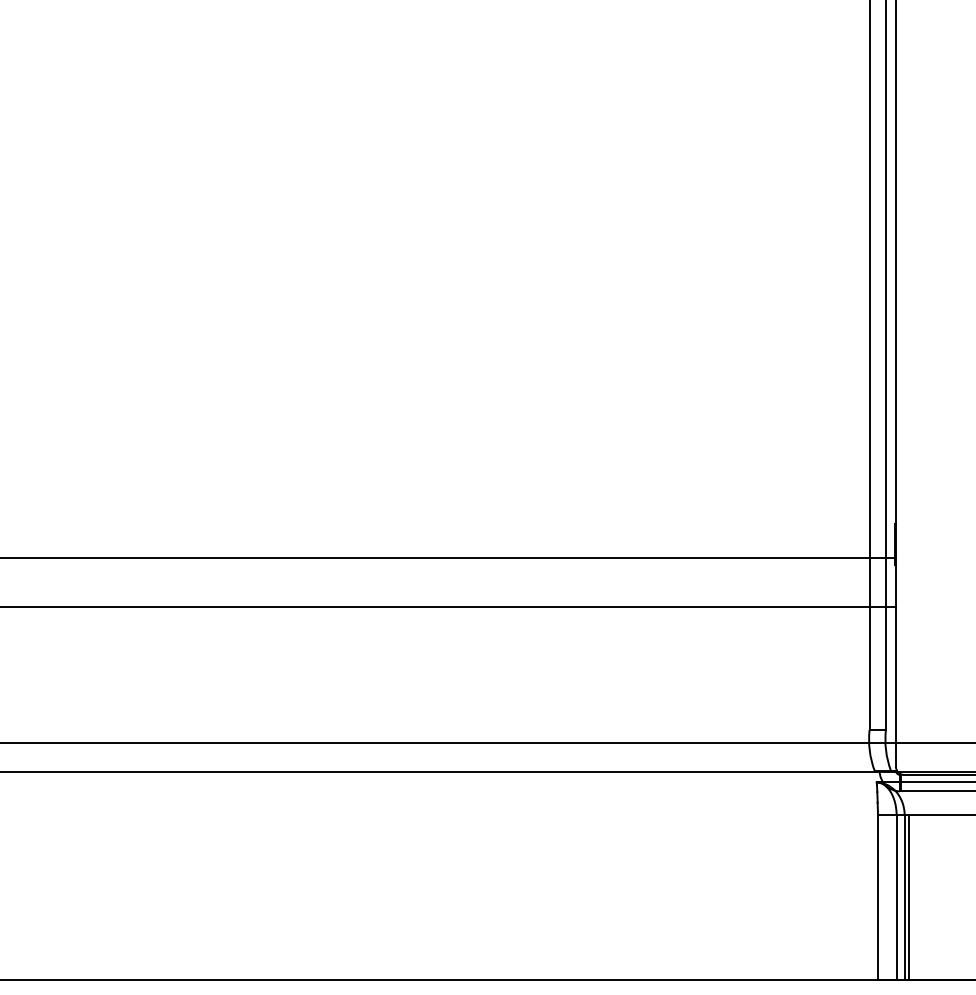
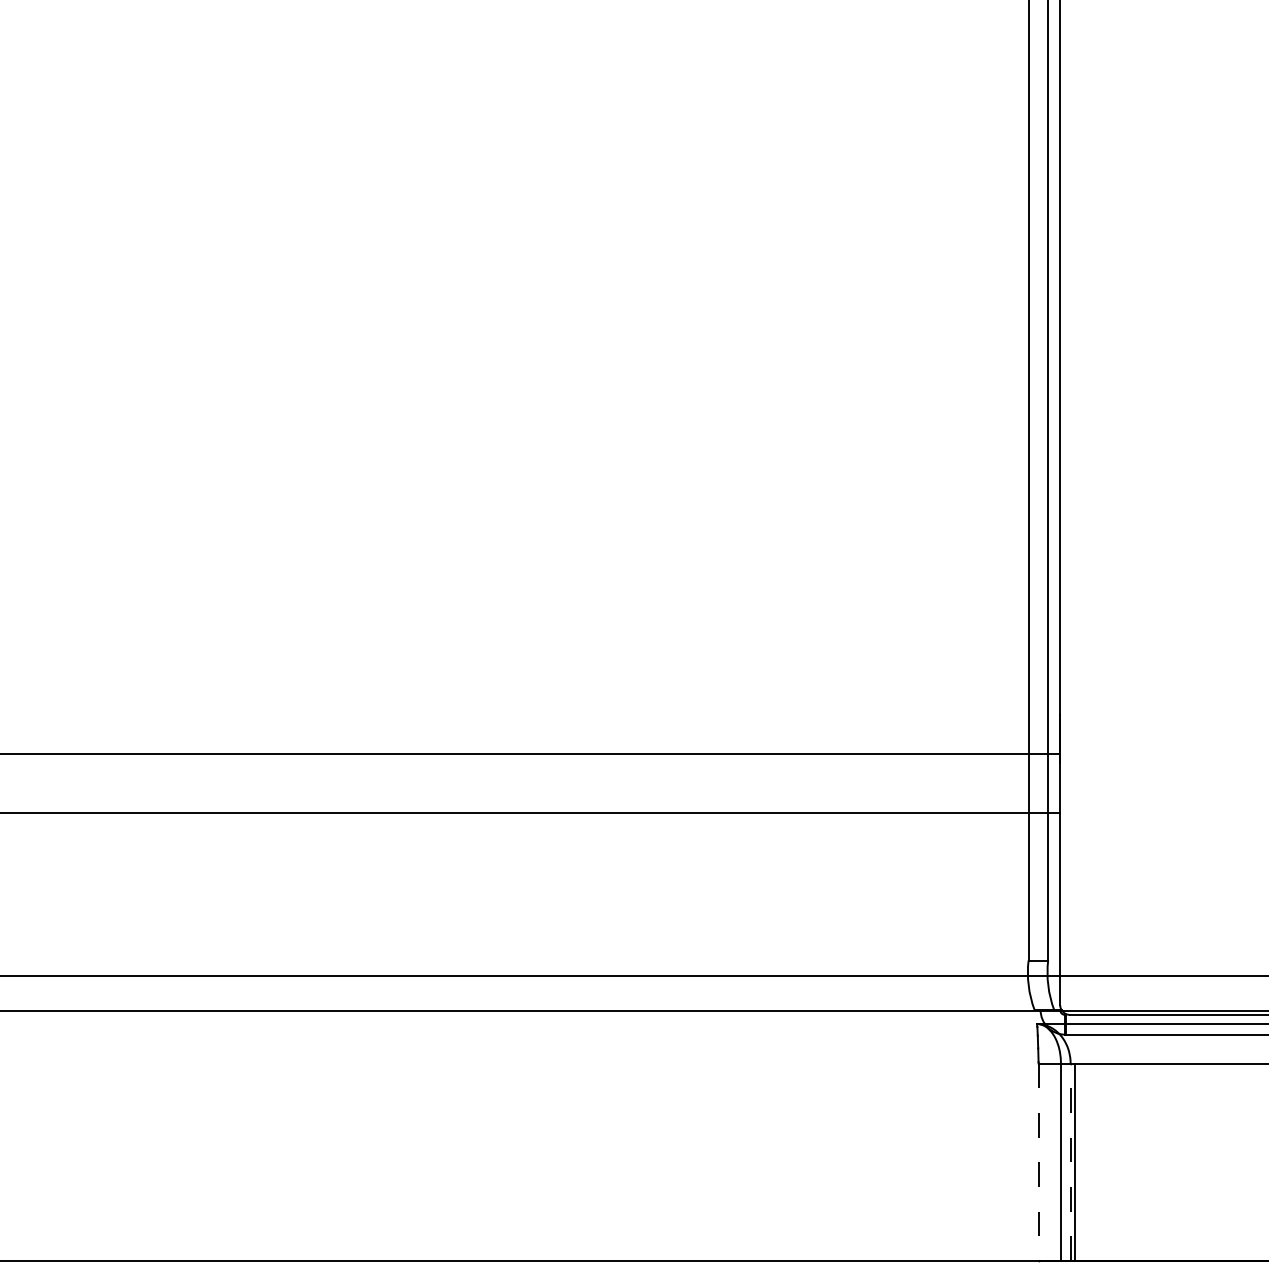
line: (877, 897) -> (1038, 1162), solid -> dashed
line: (904, 897) -> (1070, 1162), solid -> dashed

